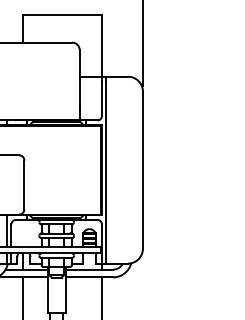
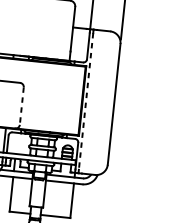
line: (106, 170) -> (86, 101), solid -> dashed
line: (24, 185) -> (21, 106), solid -> dashed

